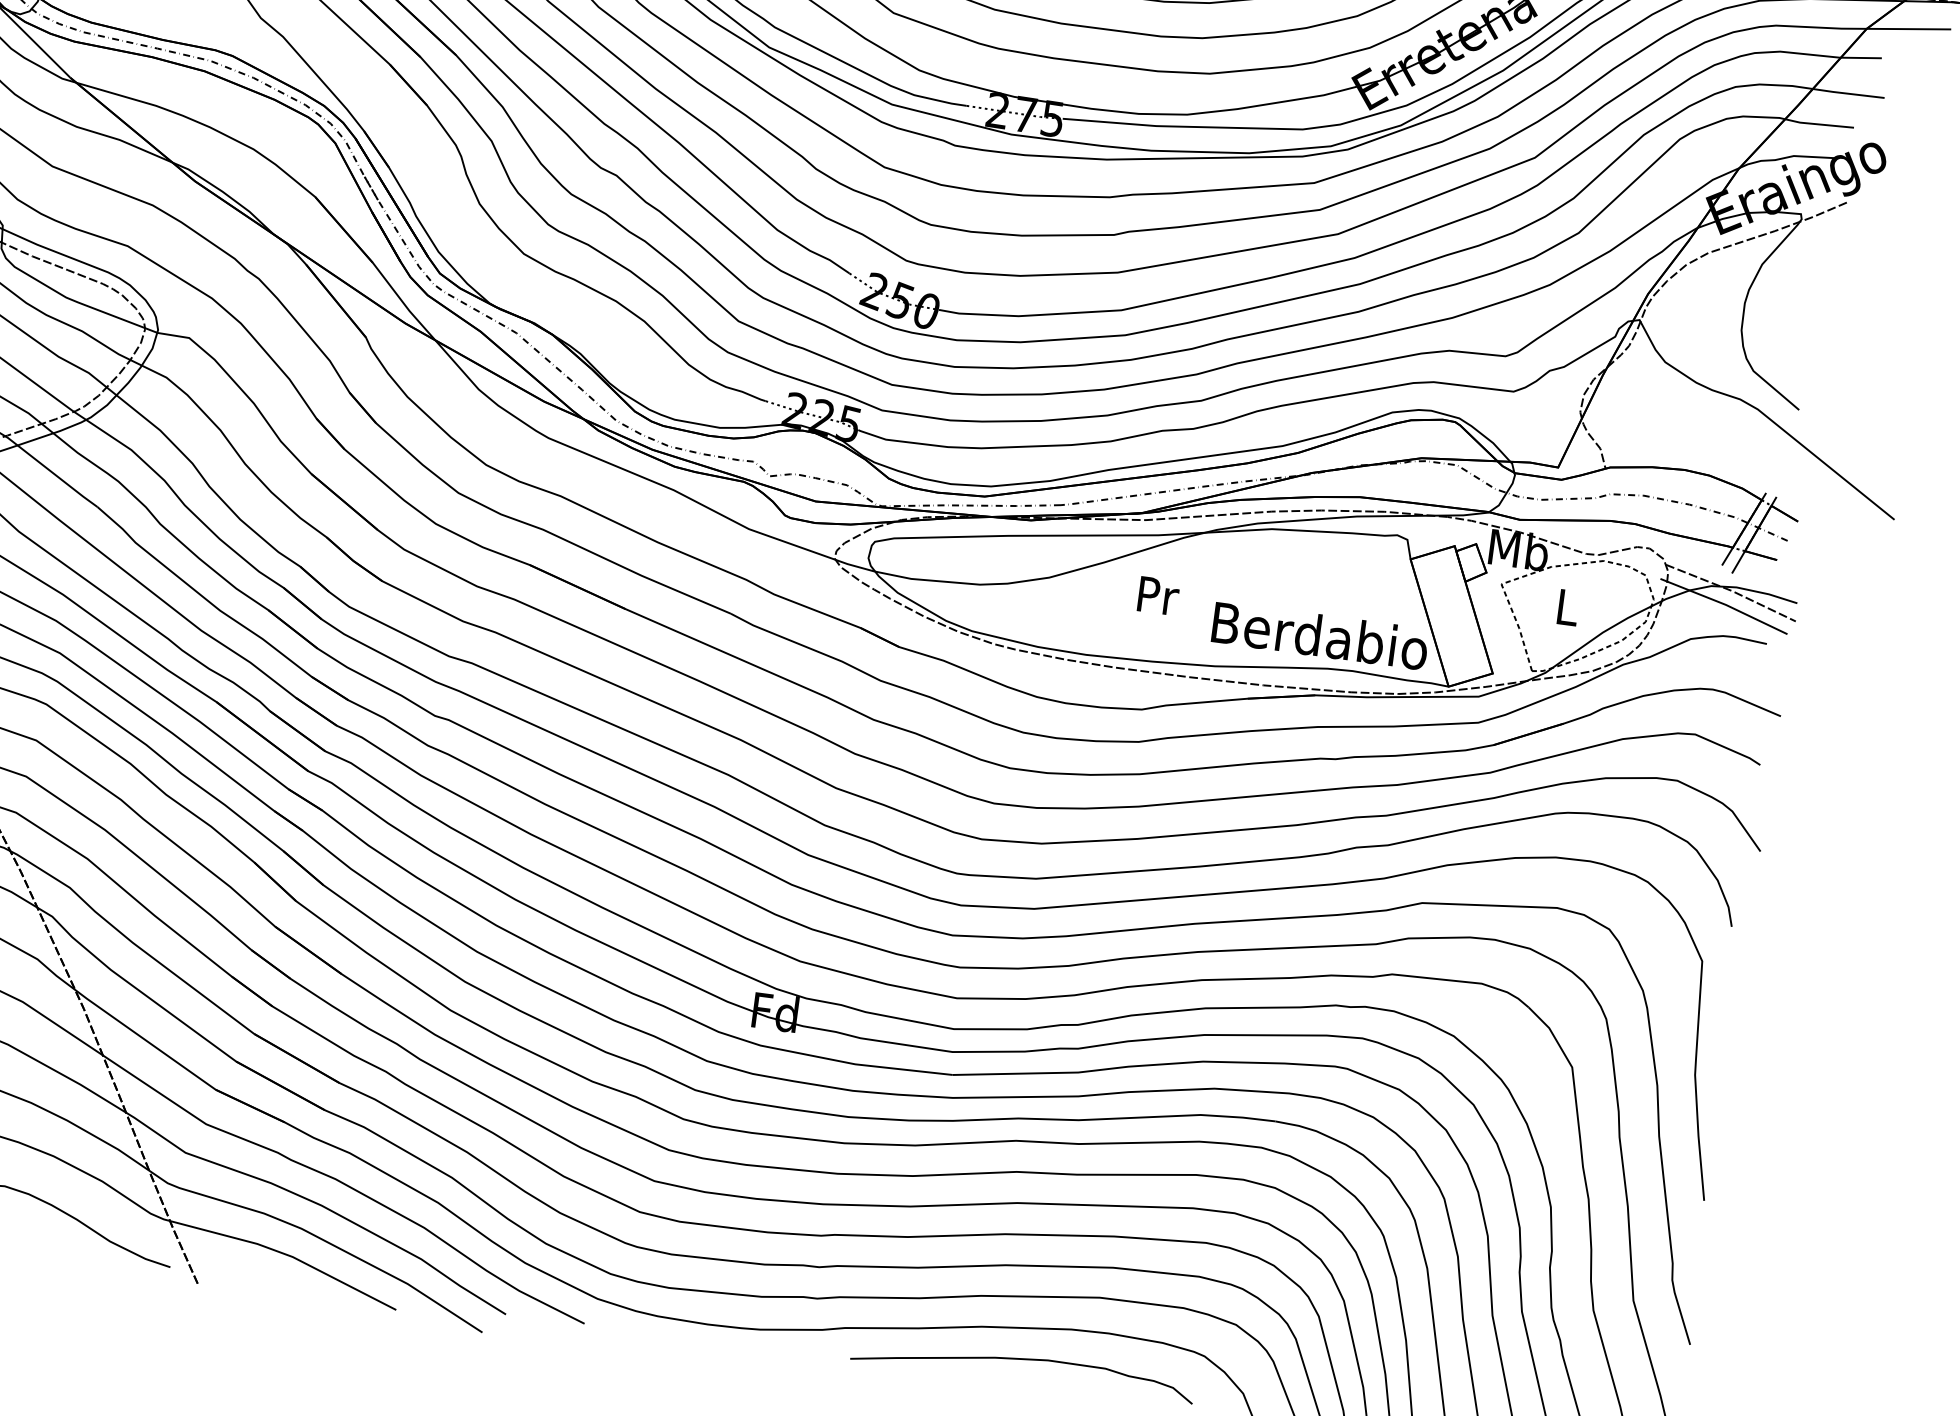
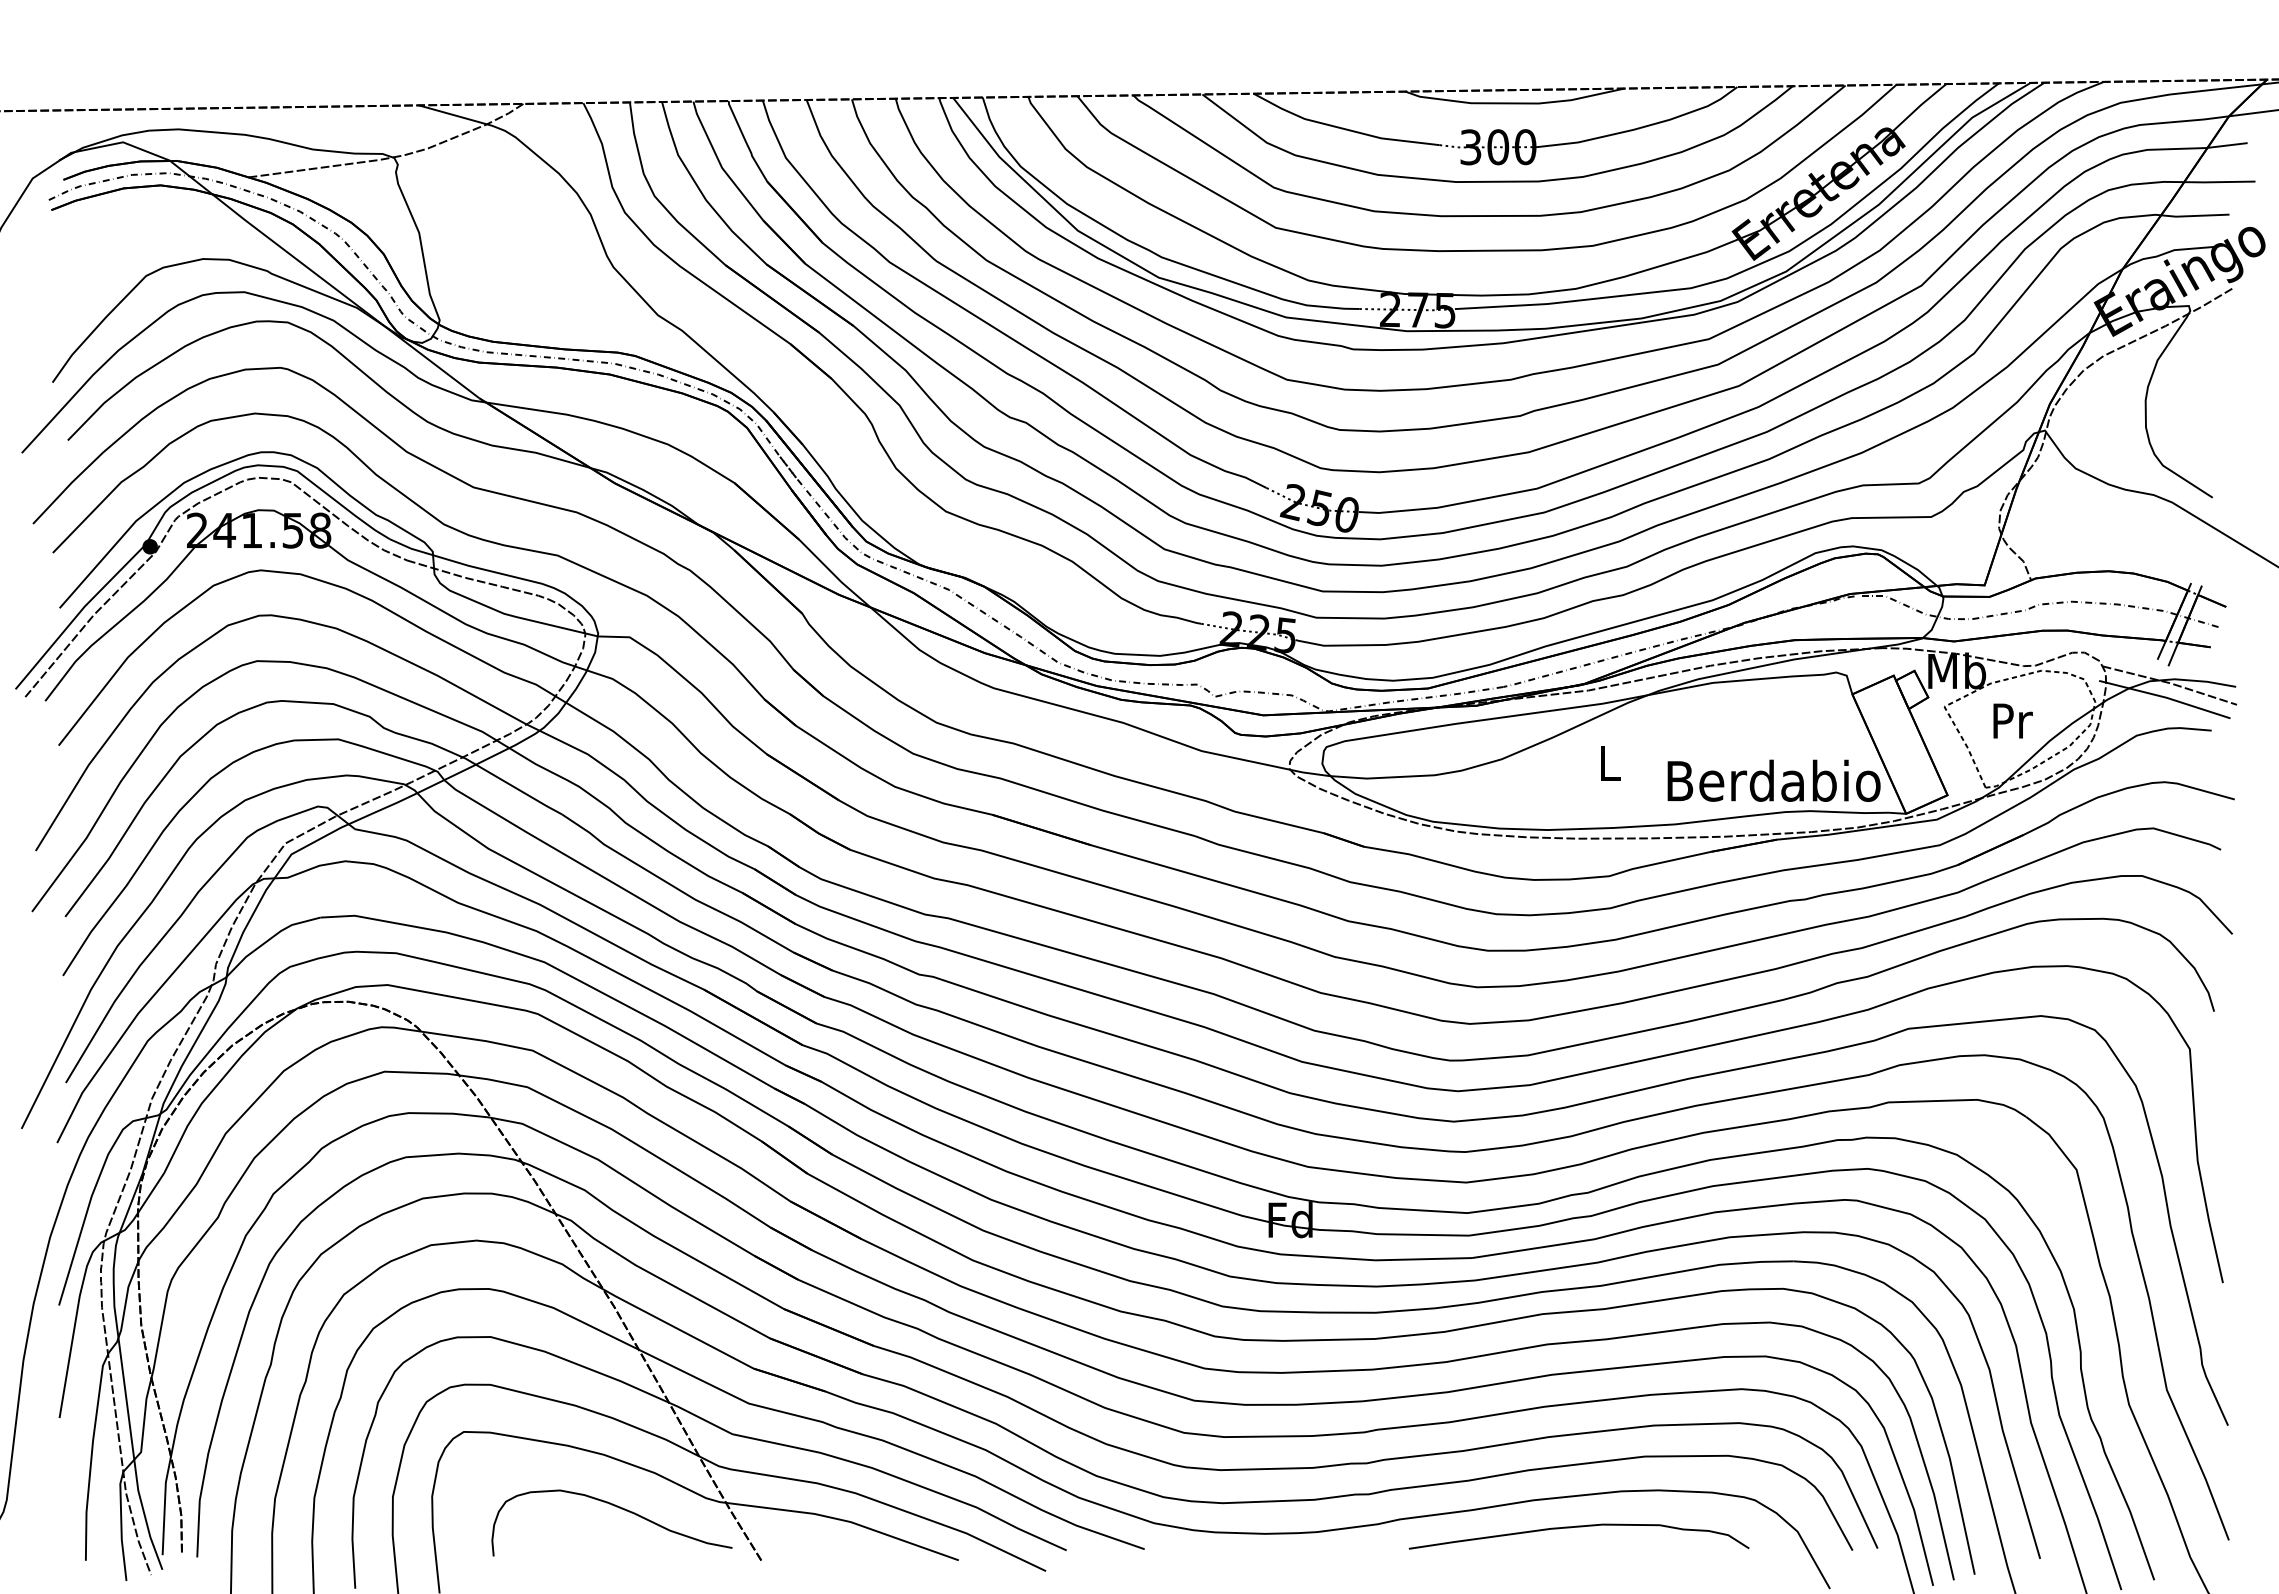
text: (1158, 595) -> (1610, 762), Pr -> L
text: (1568, 607) -> (2012, 720), L -> Pr

